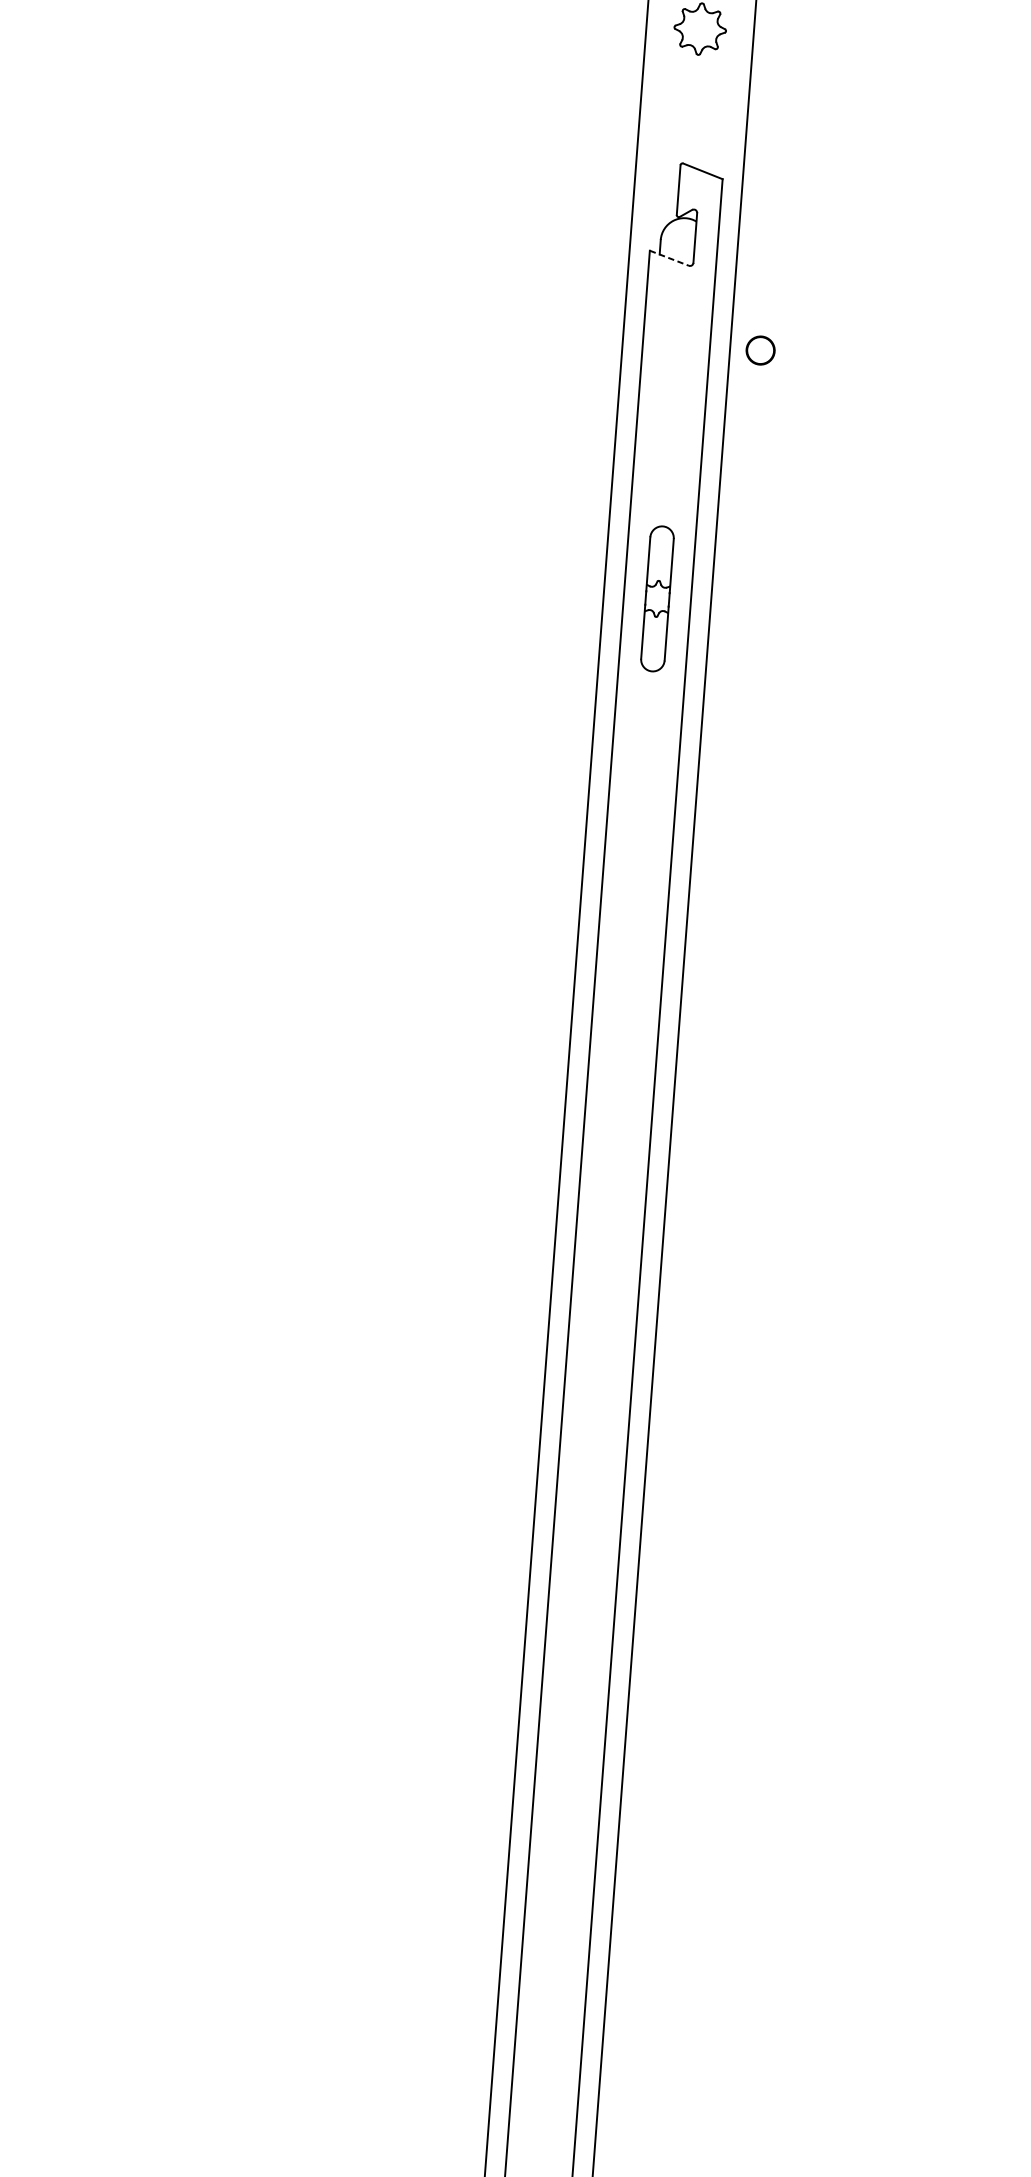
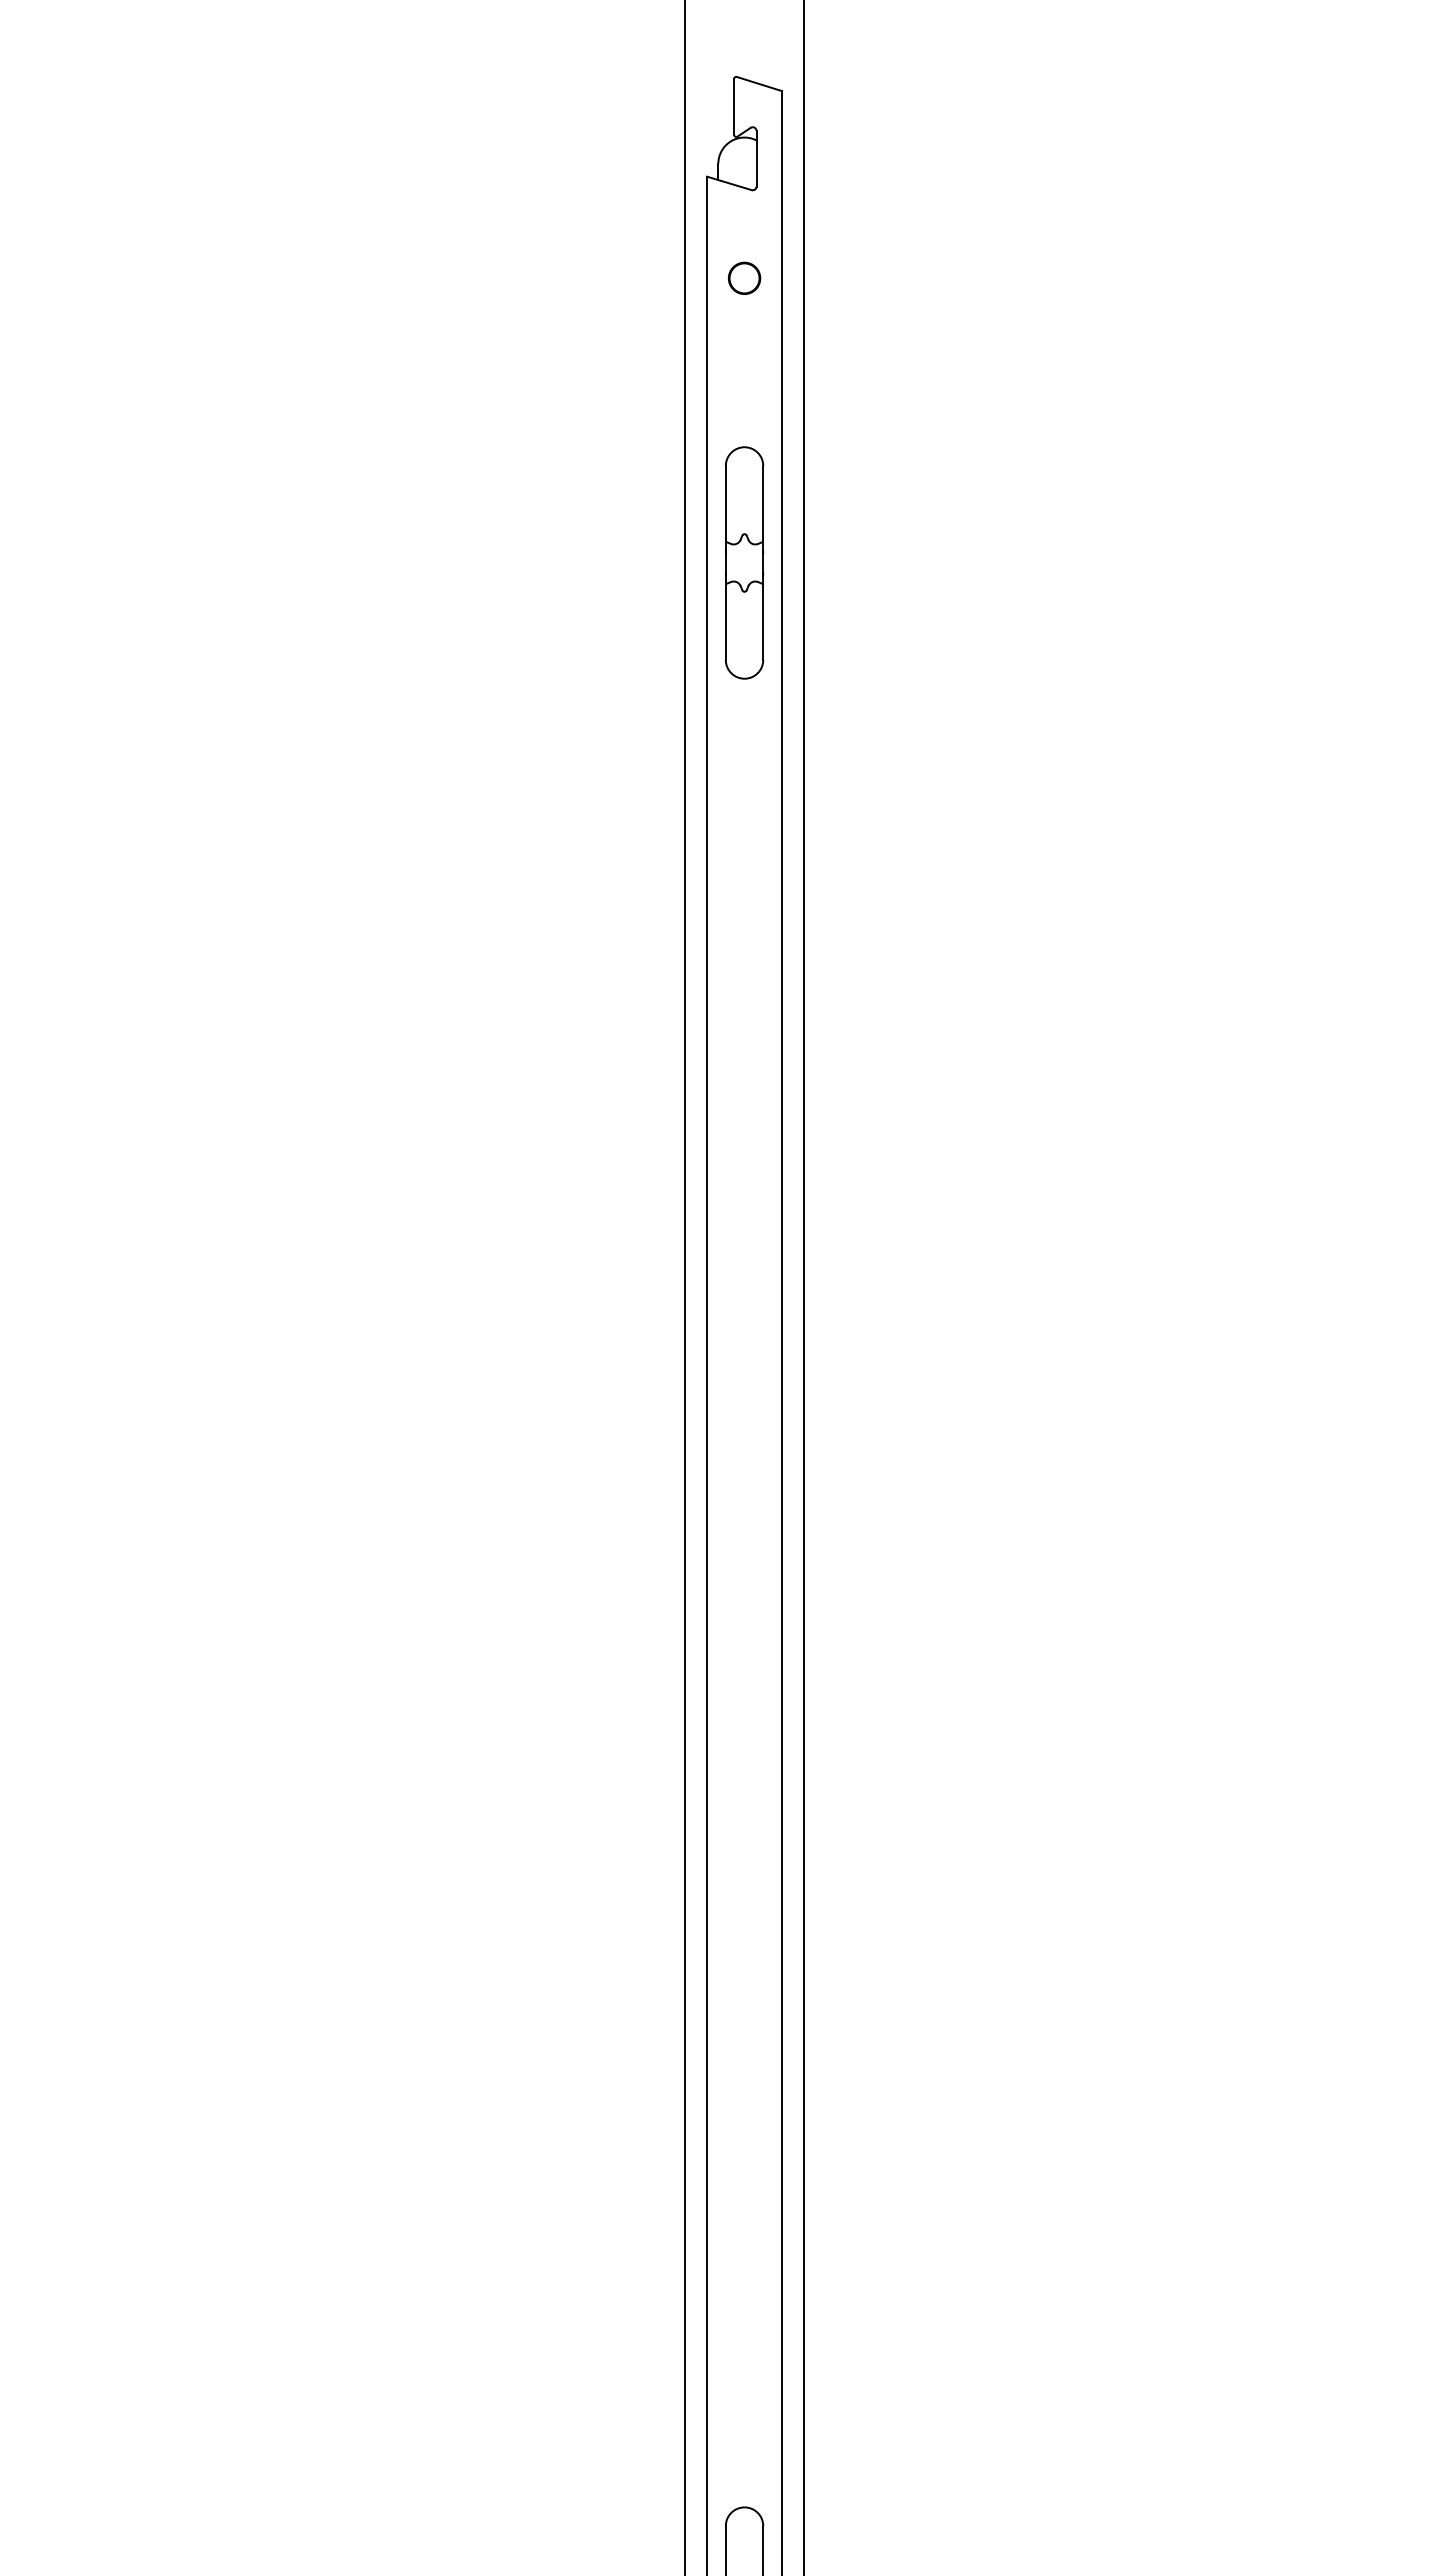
line: (669, 258) -> (729, 183), dashed -> solid
part: (760, 349) -> (744, 277), moved
part: (657, 598) -> (744, 562), size x1.43

